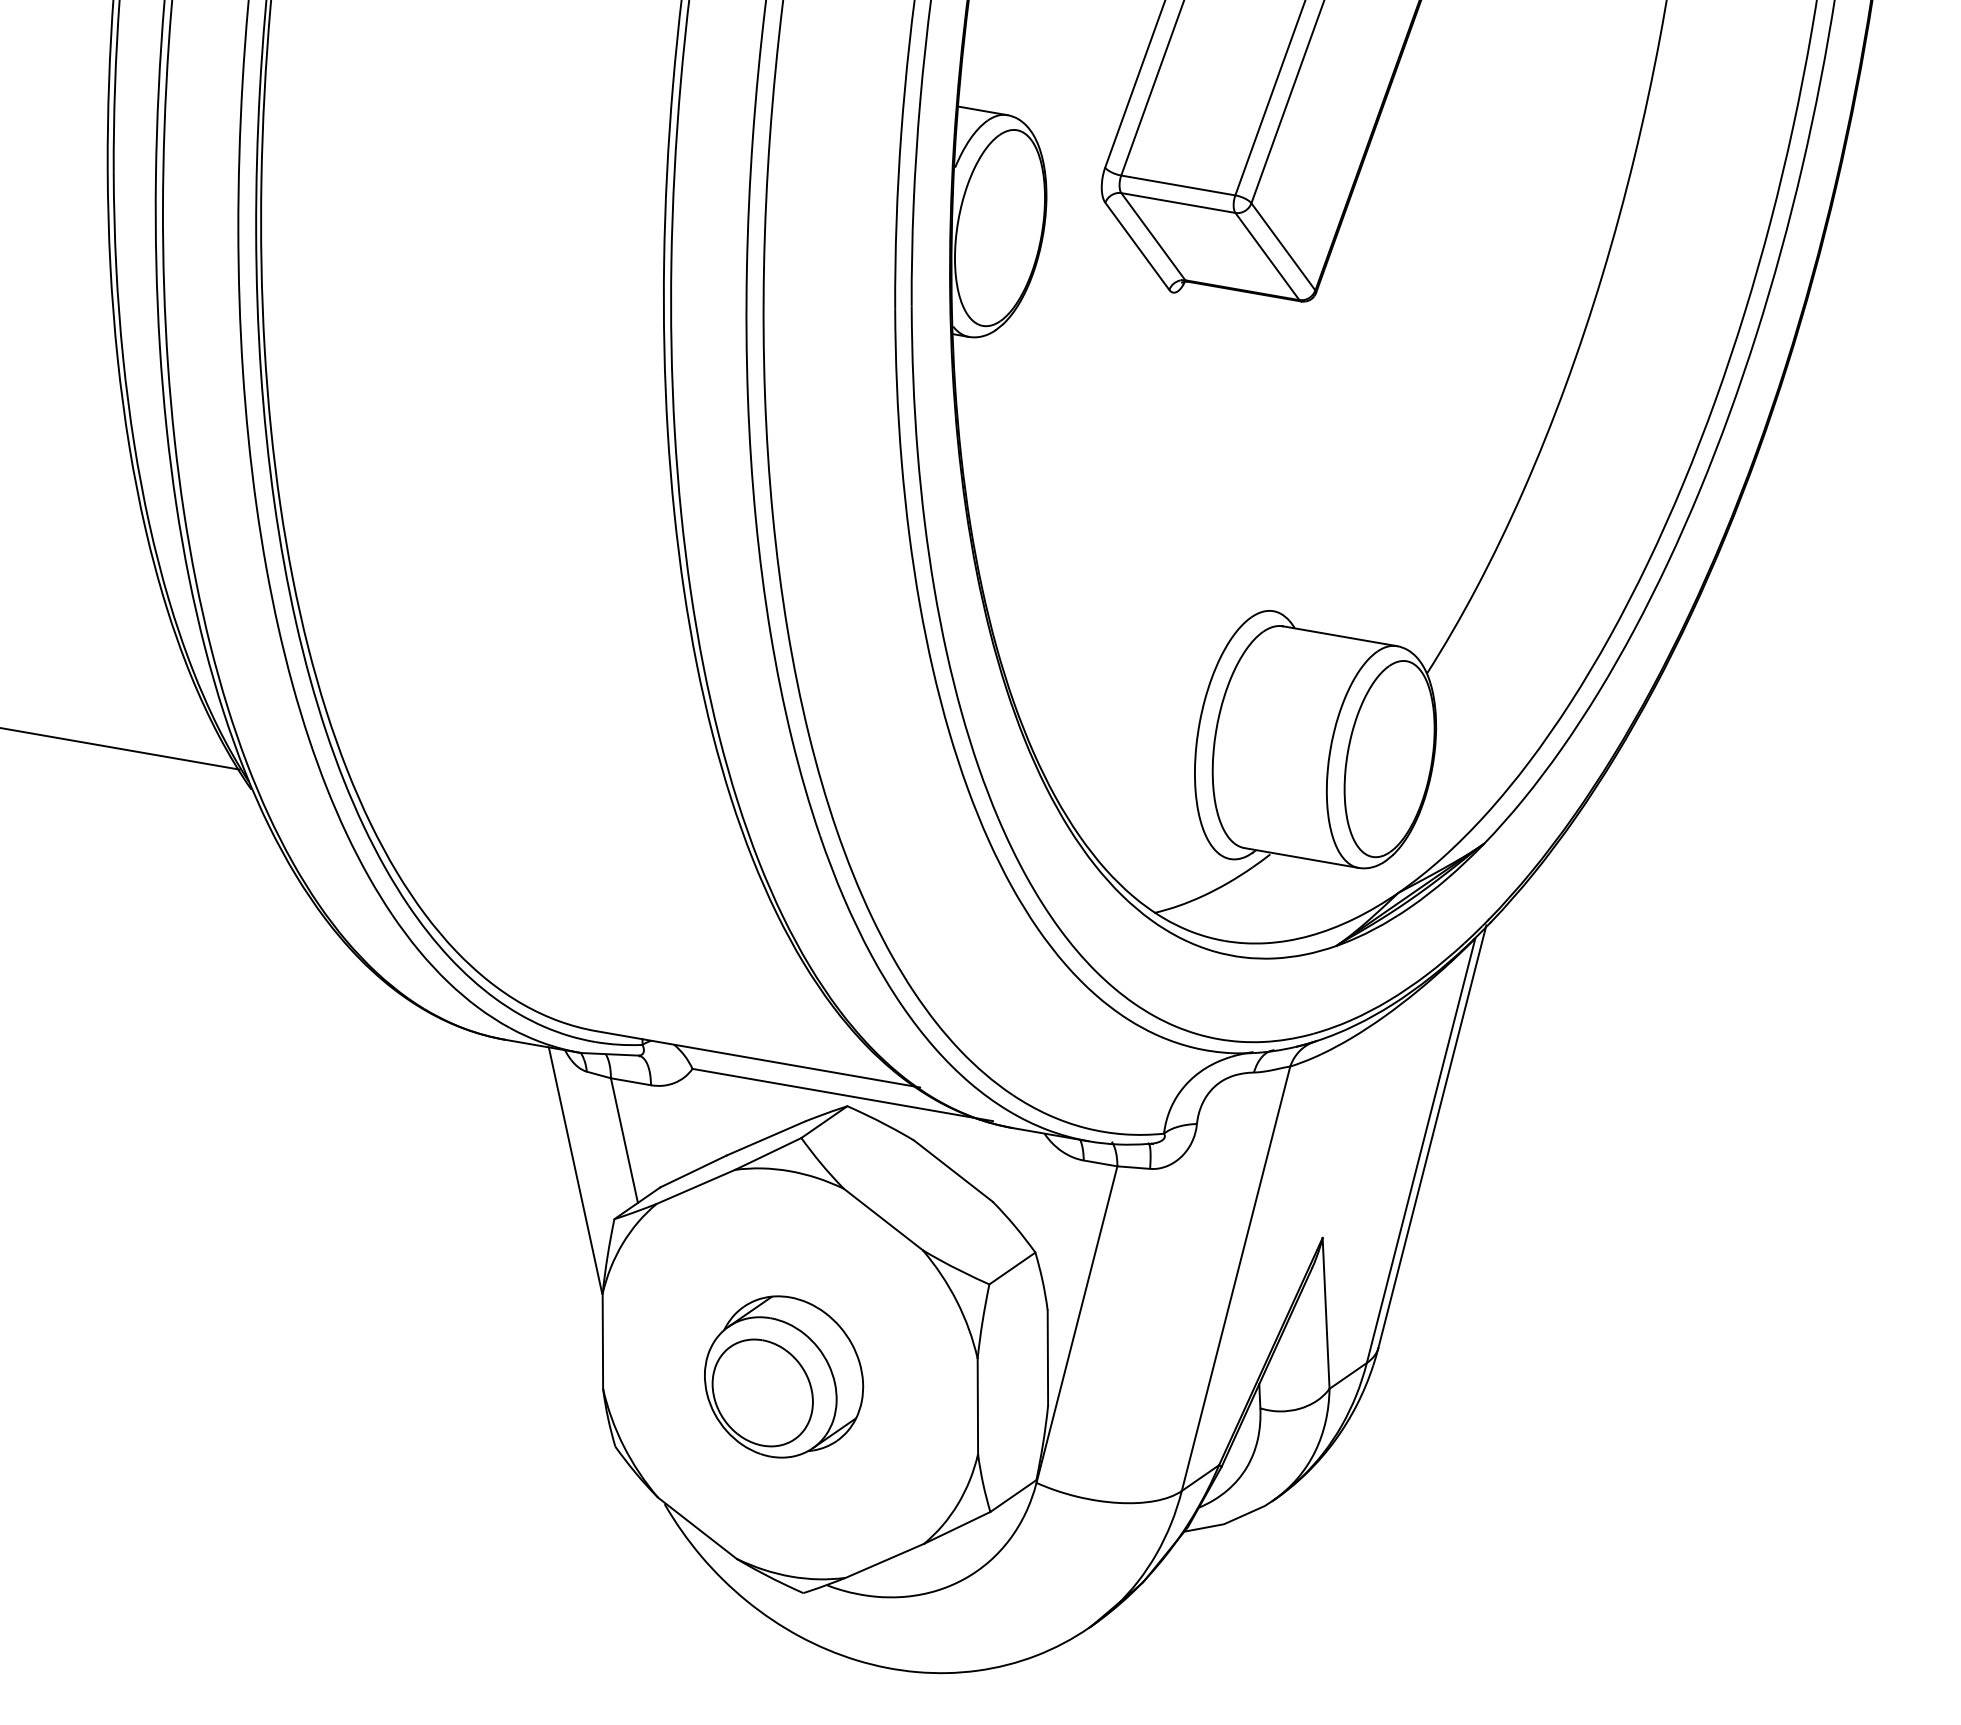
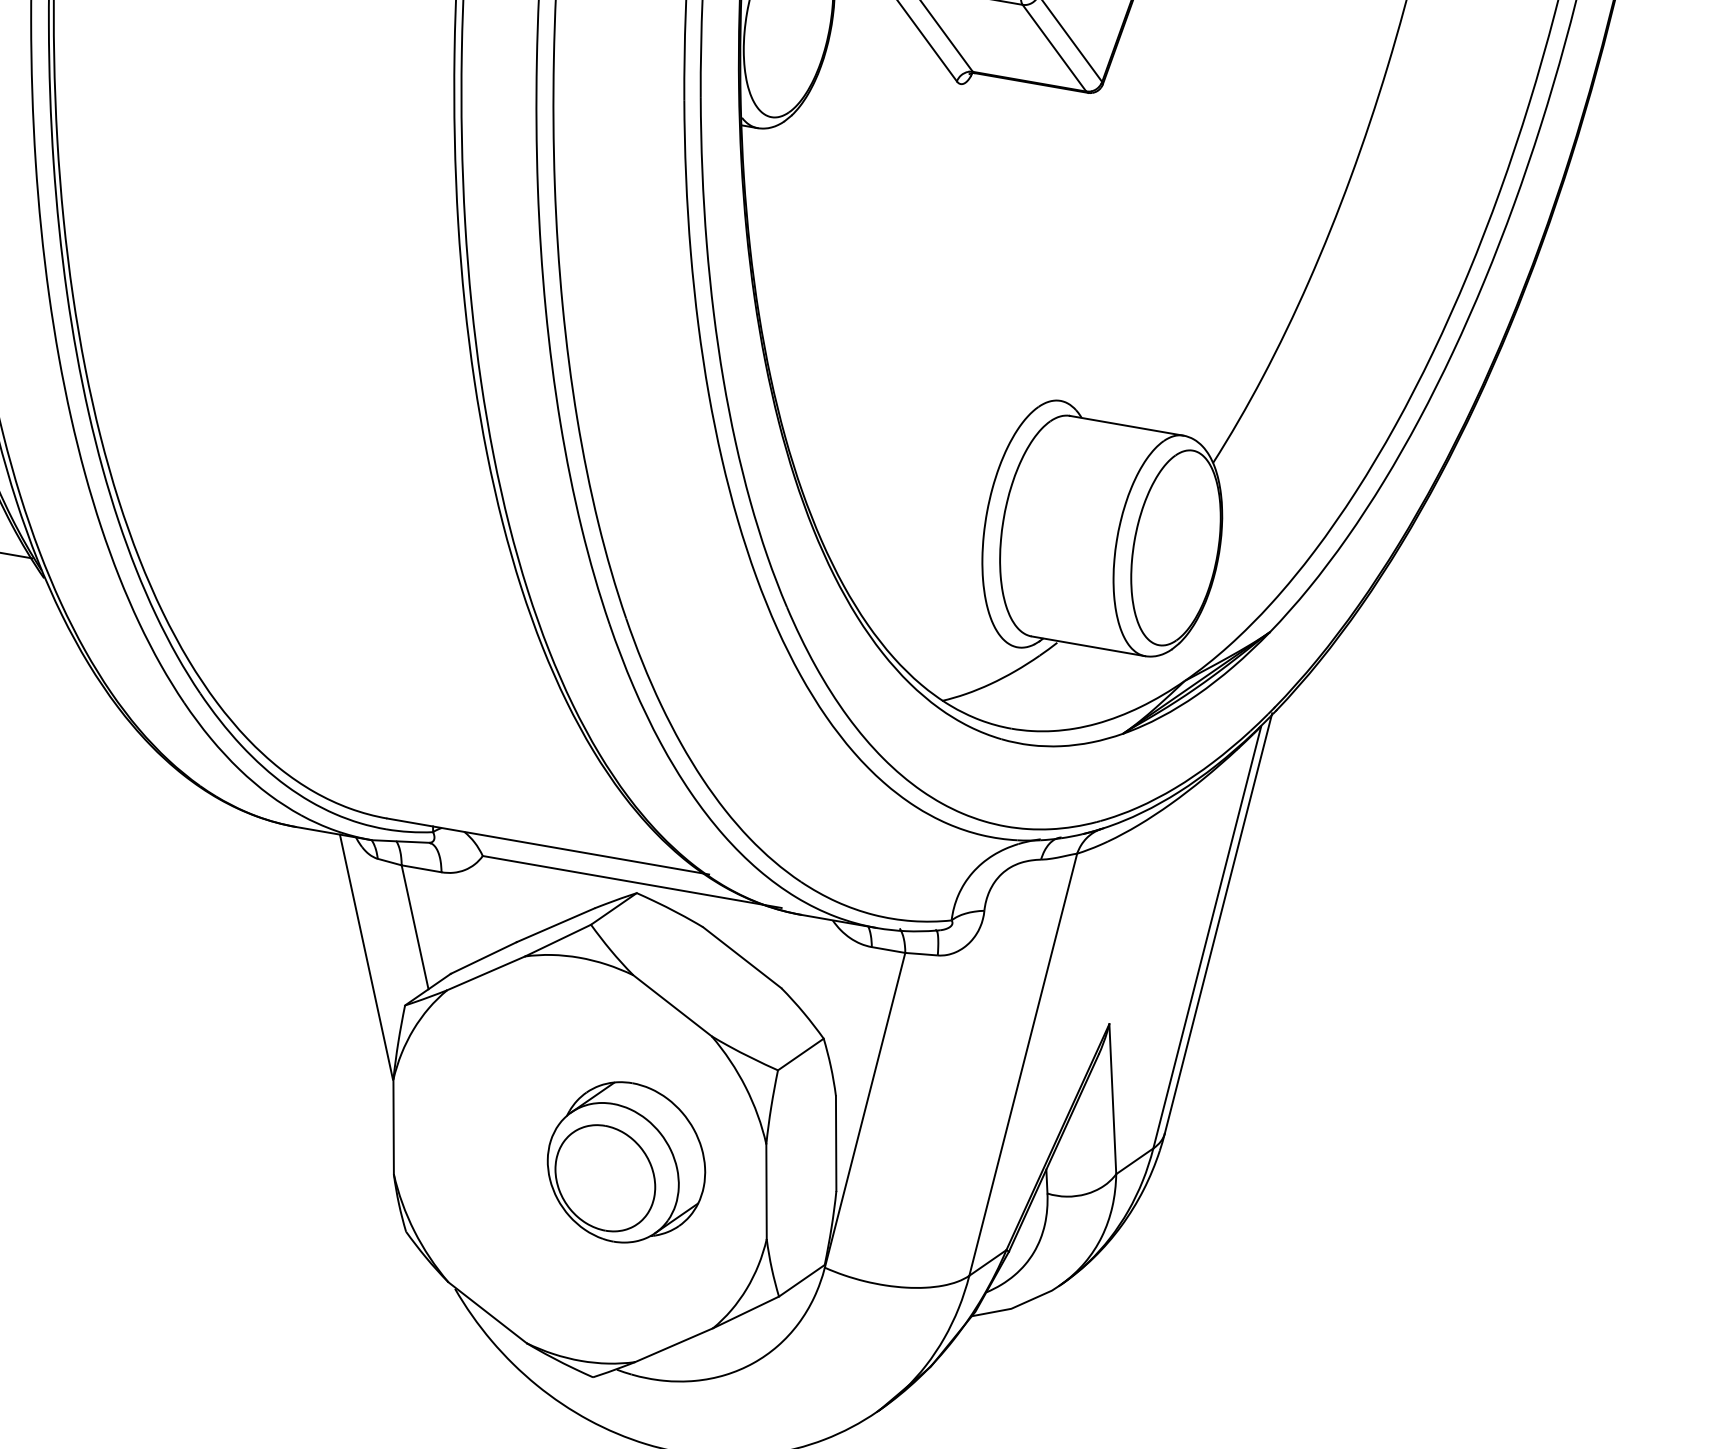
part: (784, 1376) -> (626, 1161), moved

